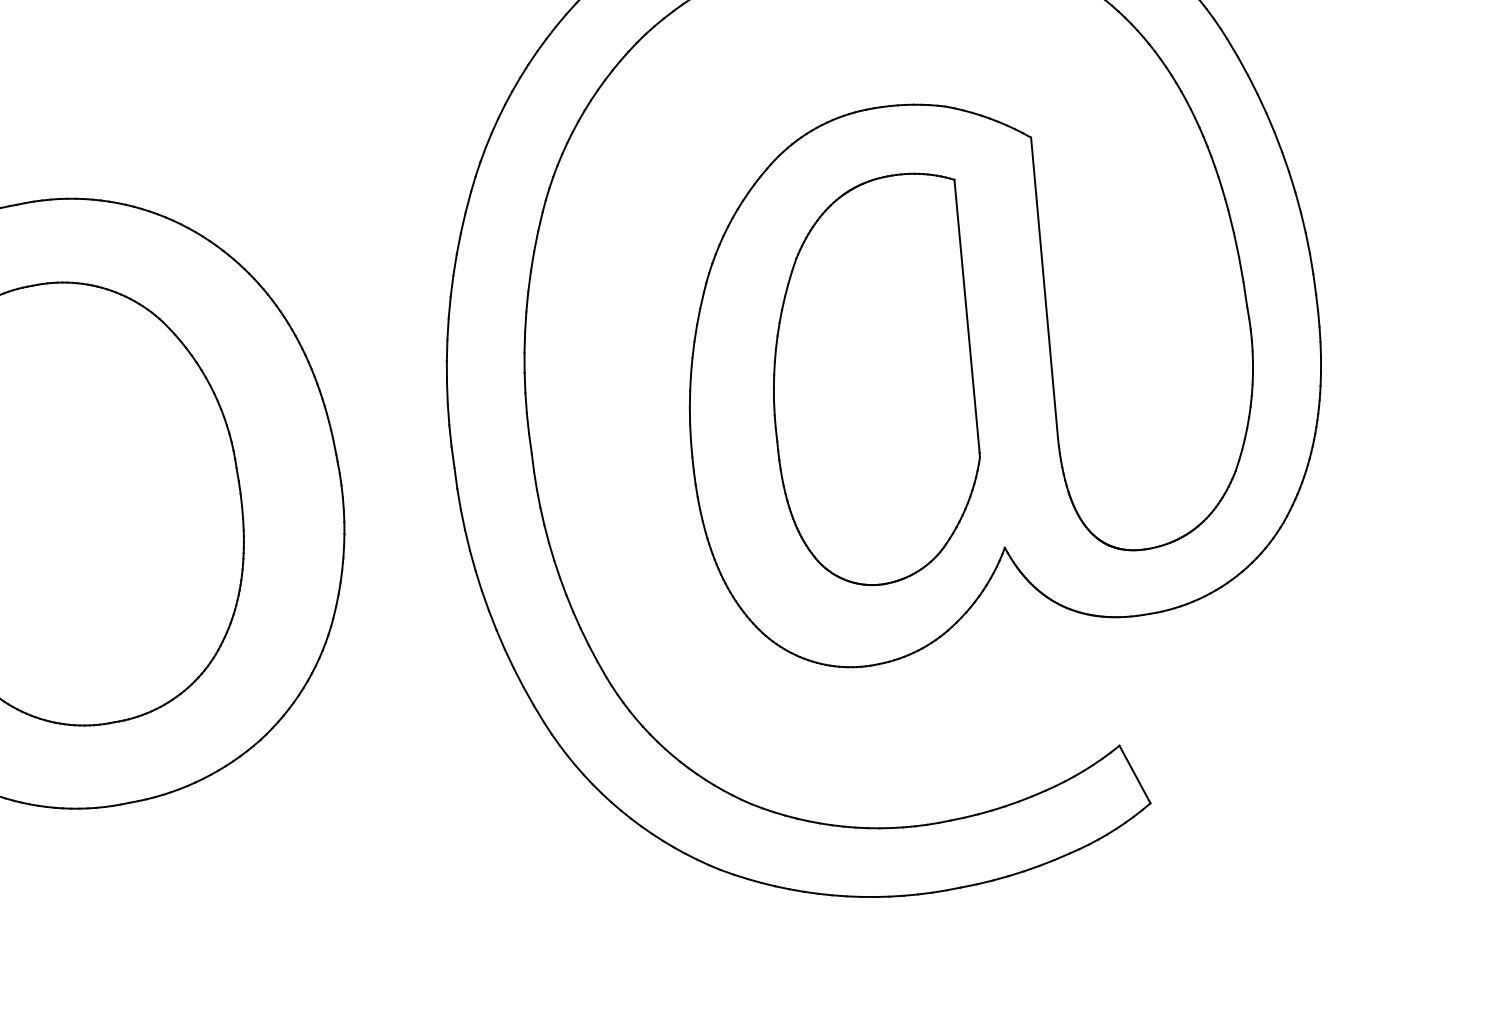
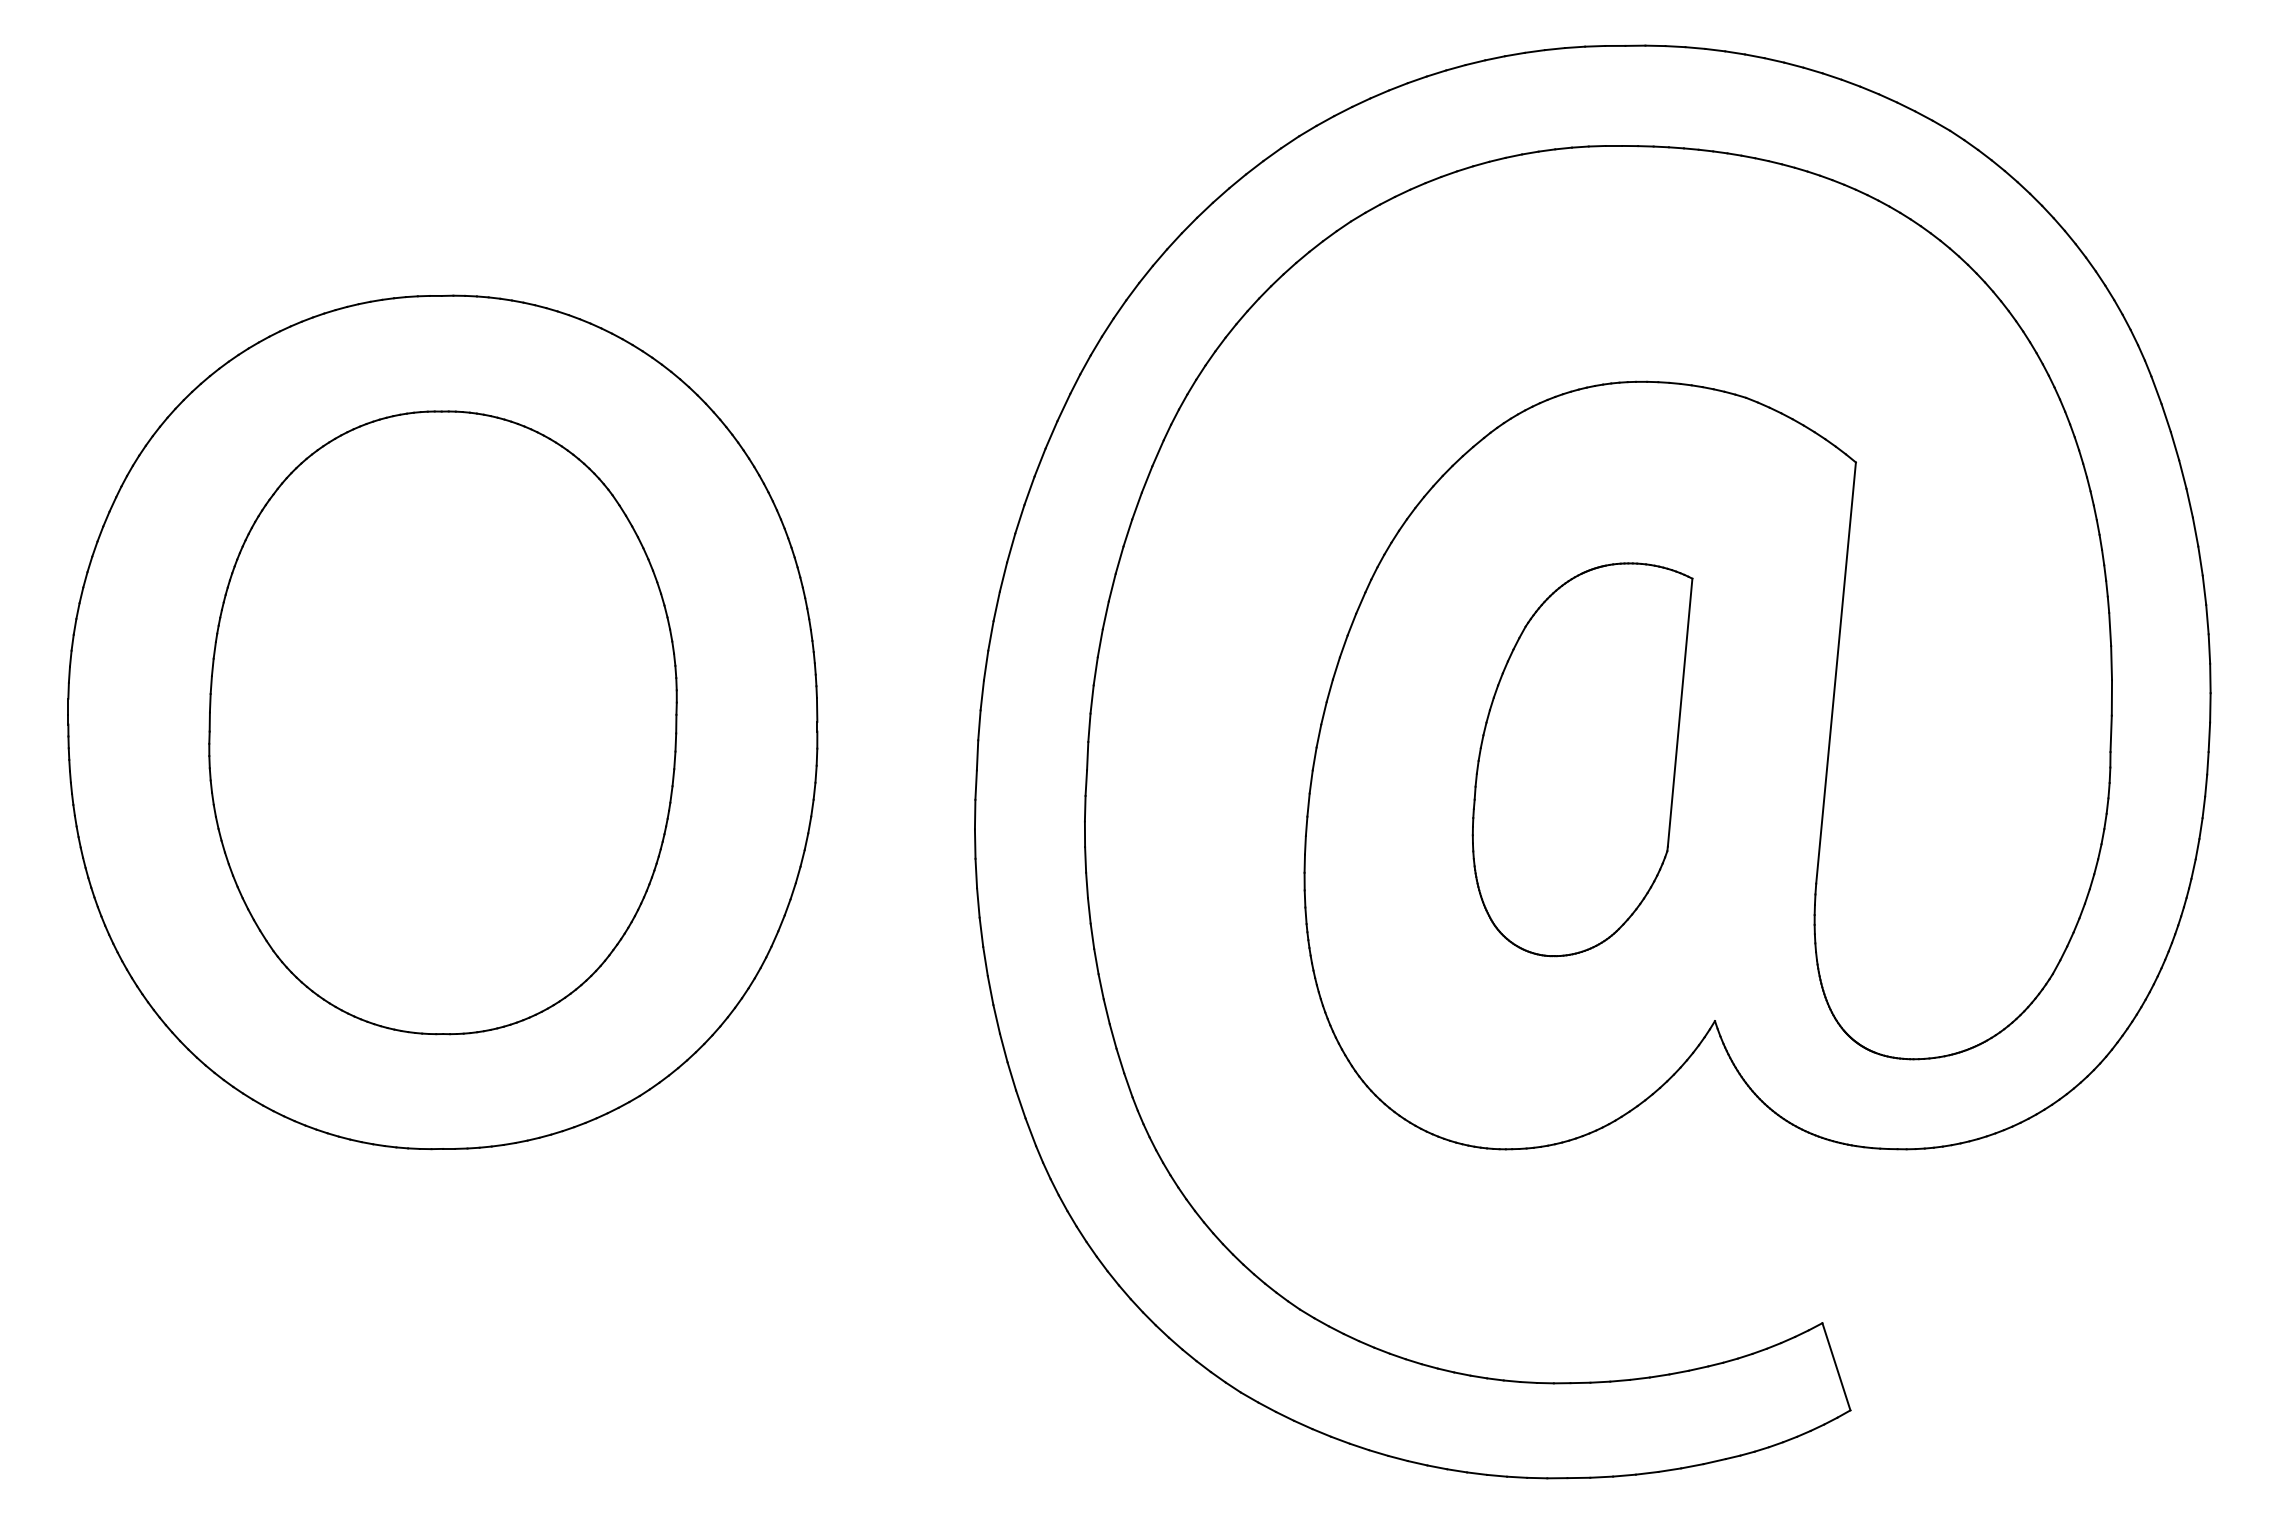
part: (877, 381) -> (1582, 759), size x0.7

